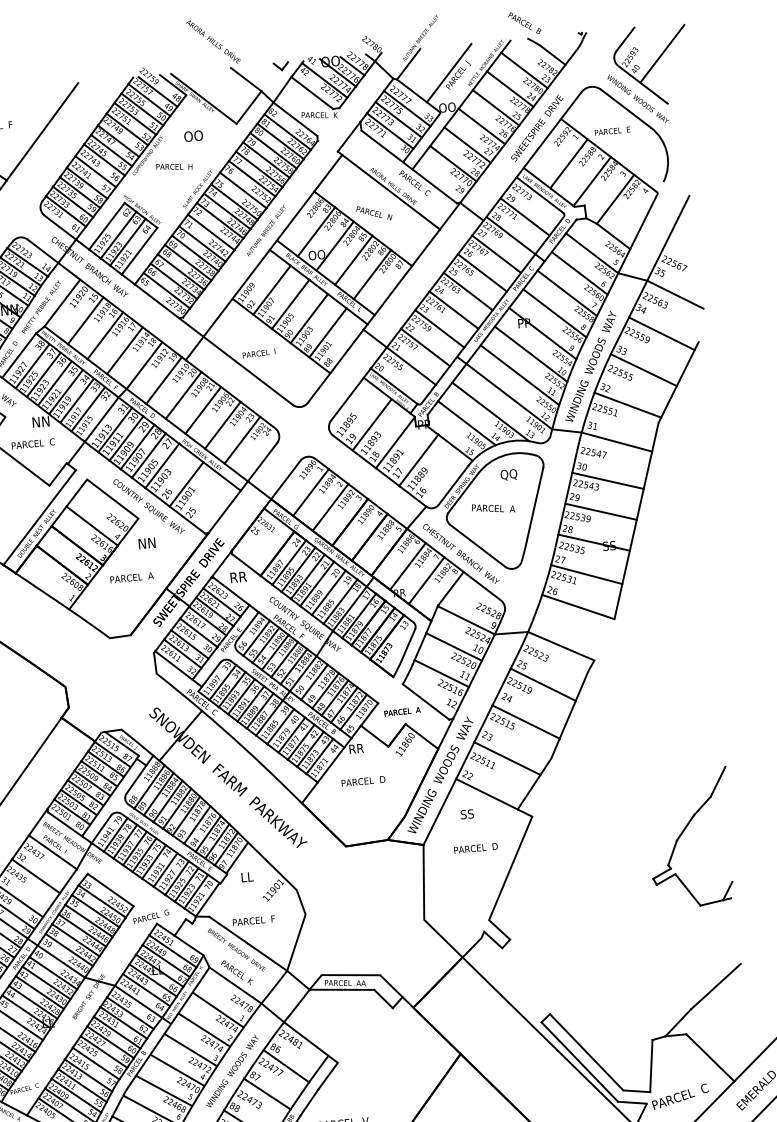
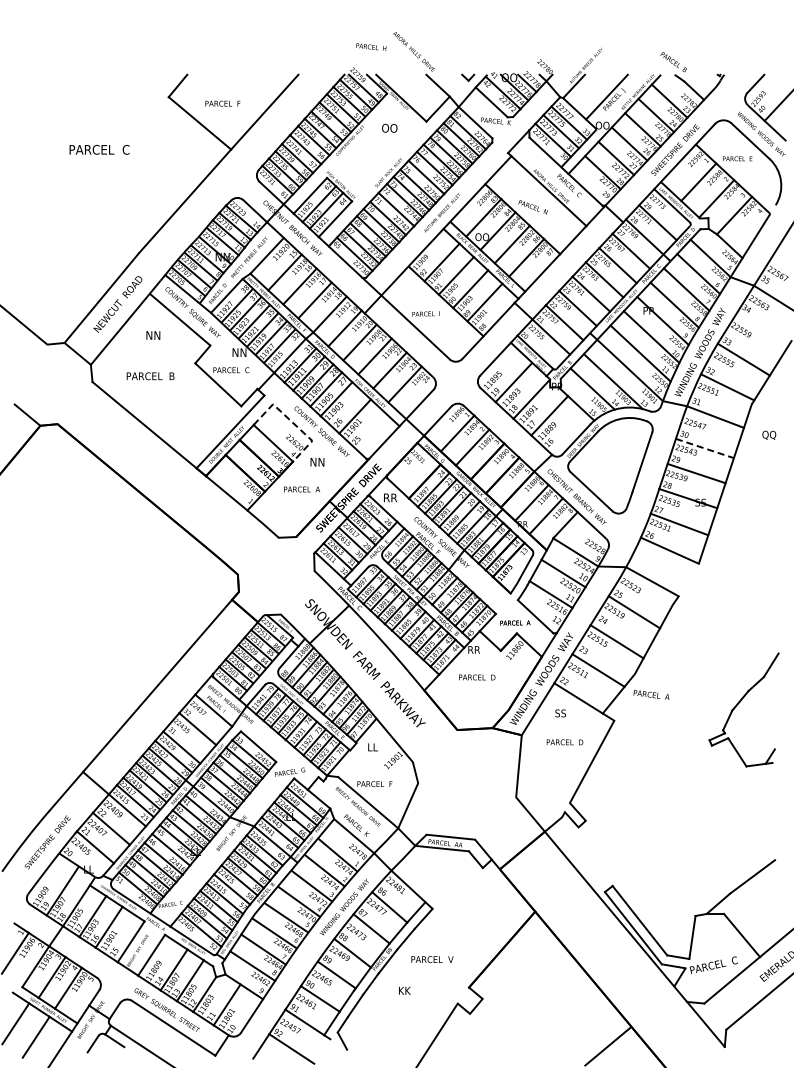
text: (174, 166) -> (371, 46), moved
line: (661, 333) -> (761, 330), removed
text: (509, 473) -> (769, 434), moved
line: (607, 480) -> (704, 448), solid -> dashed
line: (112, 498) -> (292, 422), solid -> dashed
text: (493, 507) -> (651, 694), moved
part: (683, 832) -> (738, 704), moved

